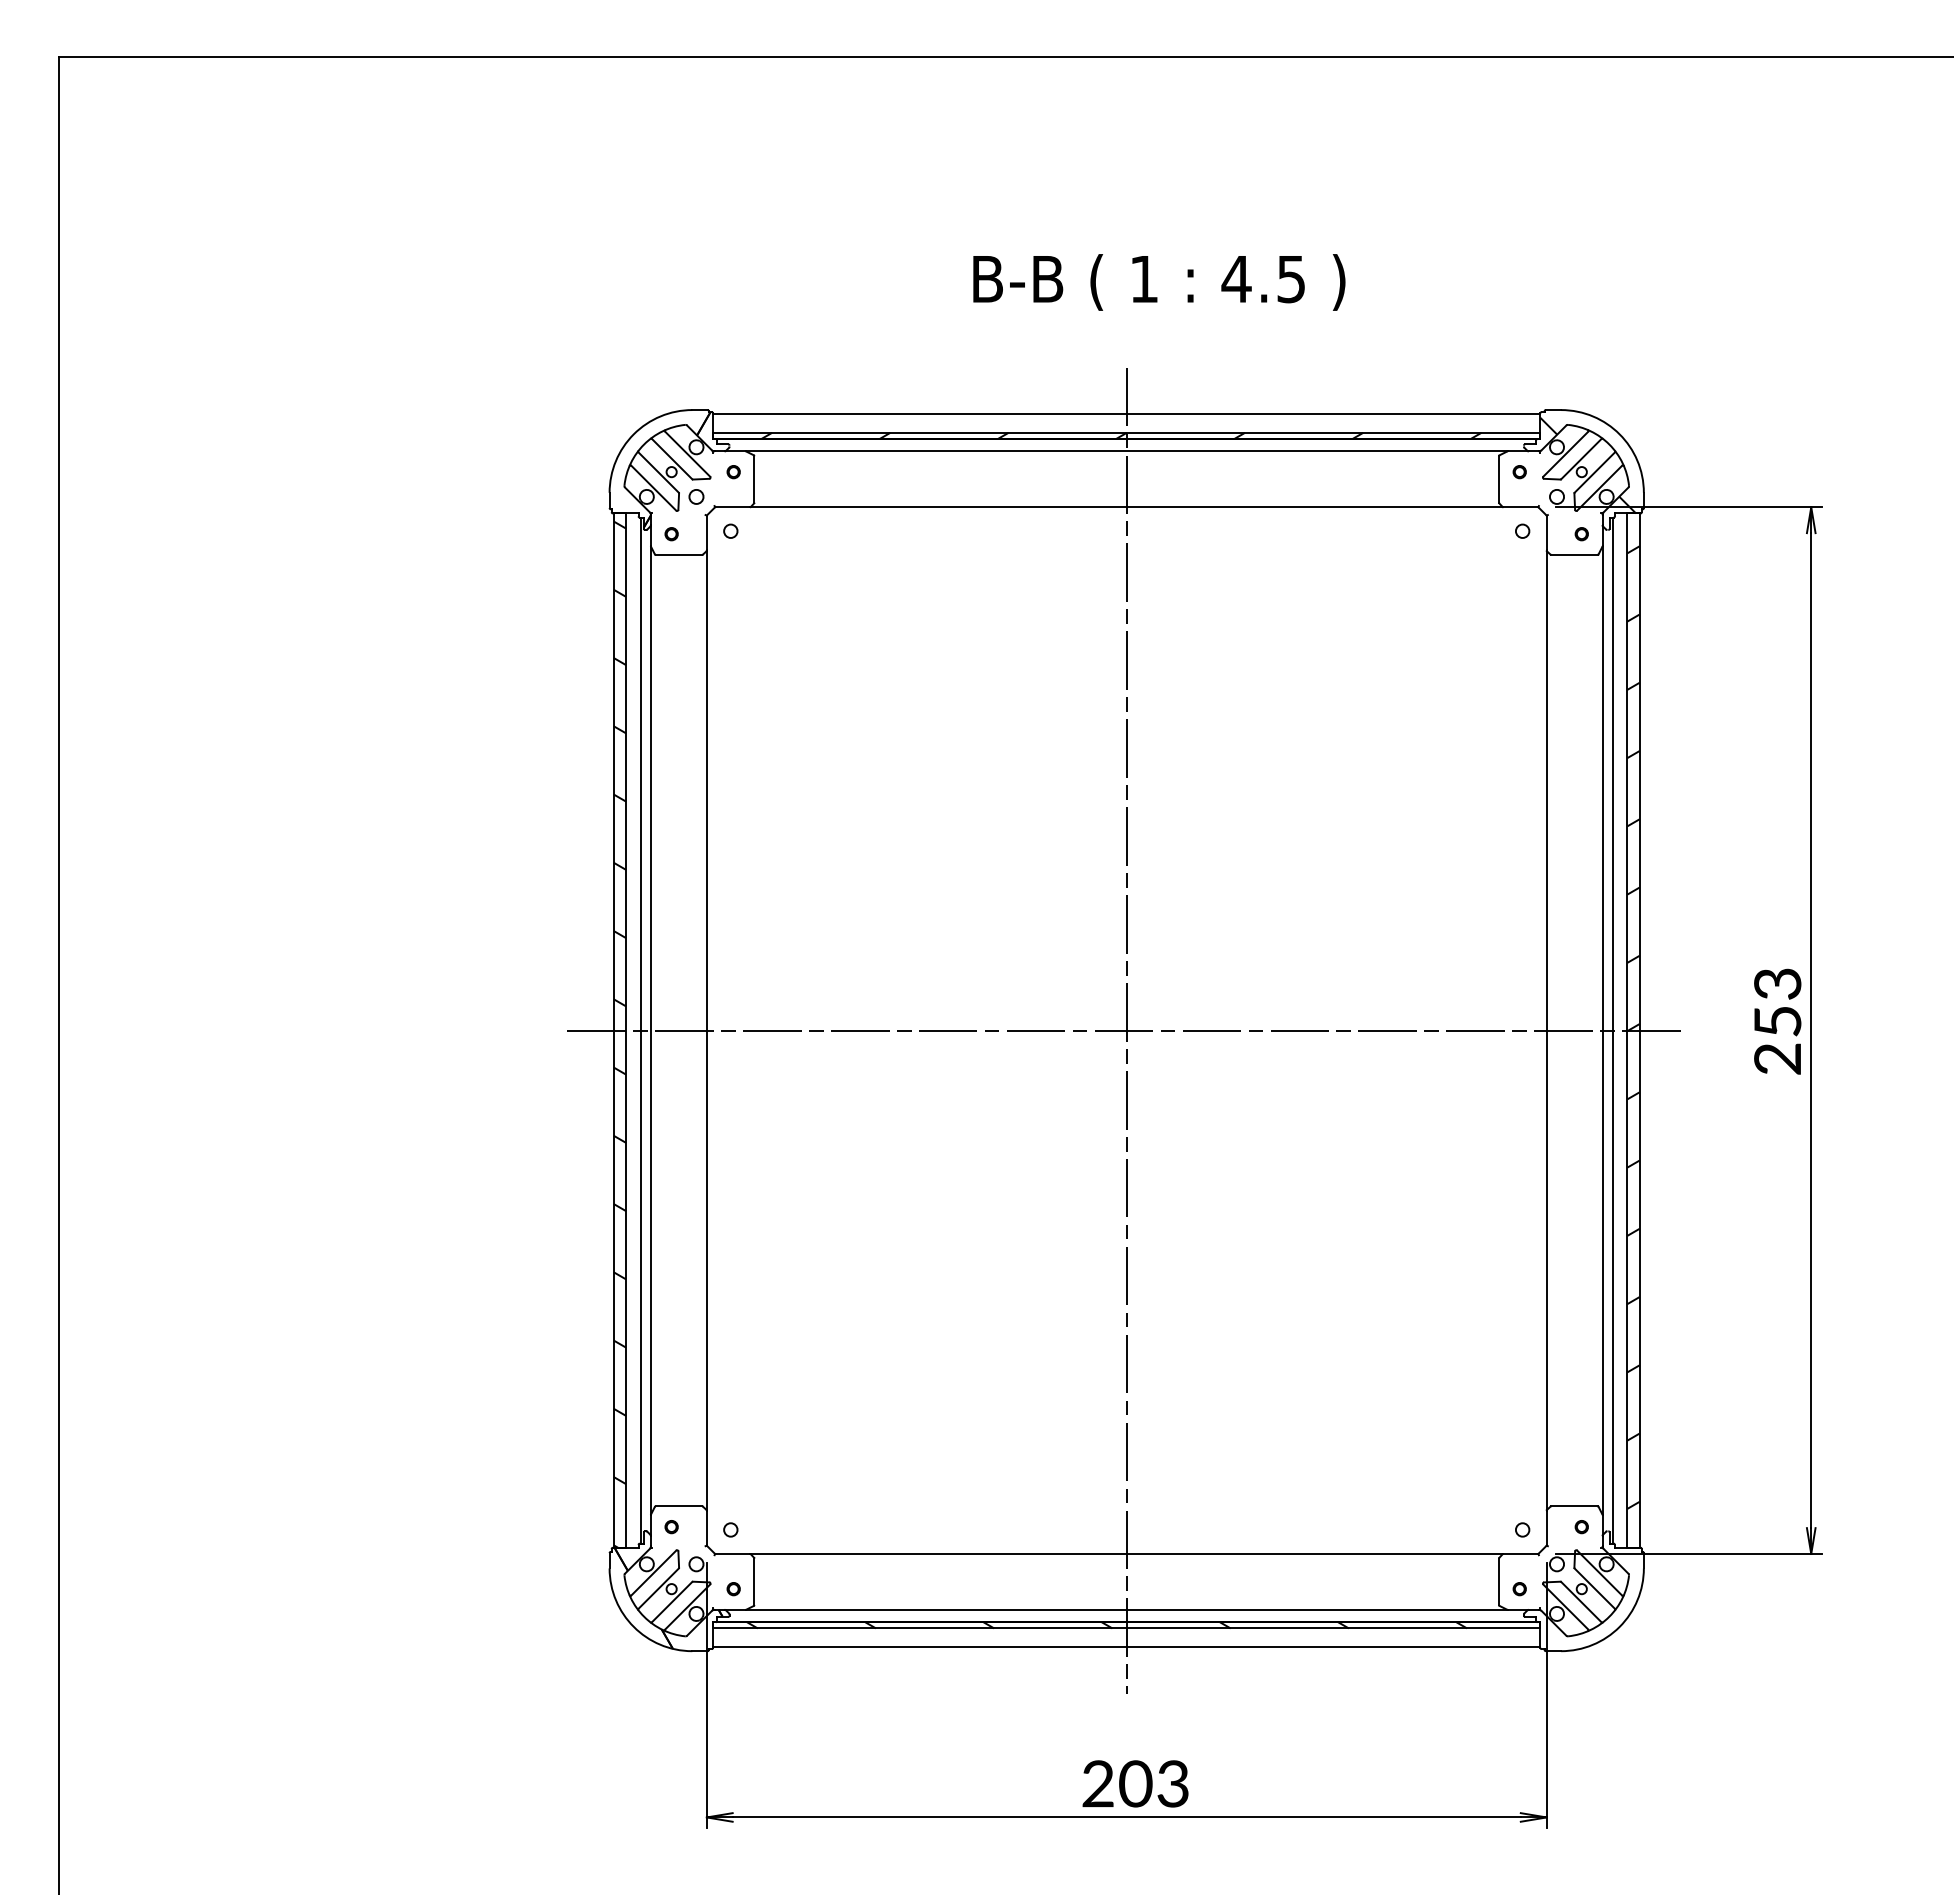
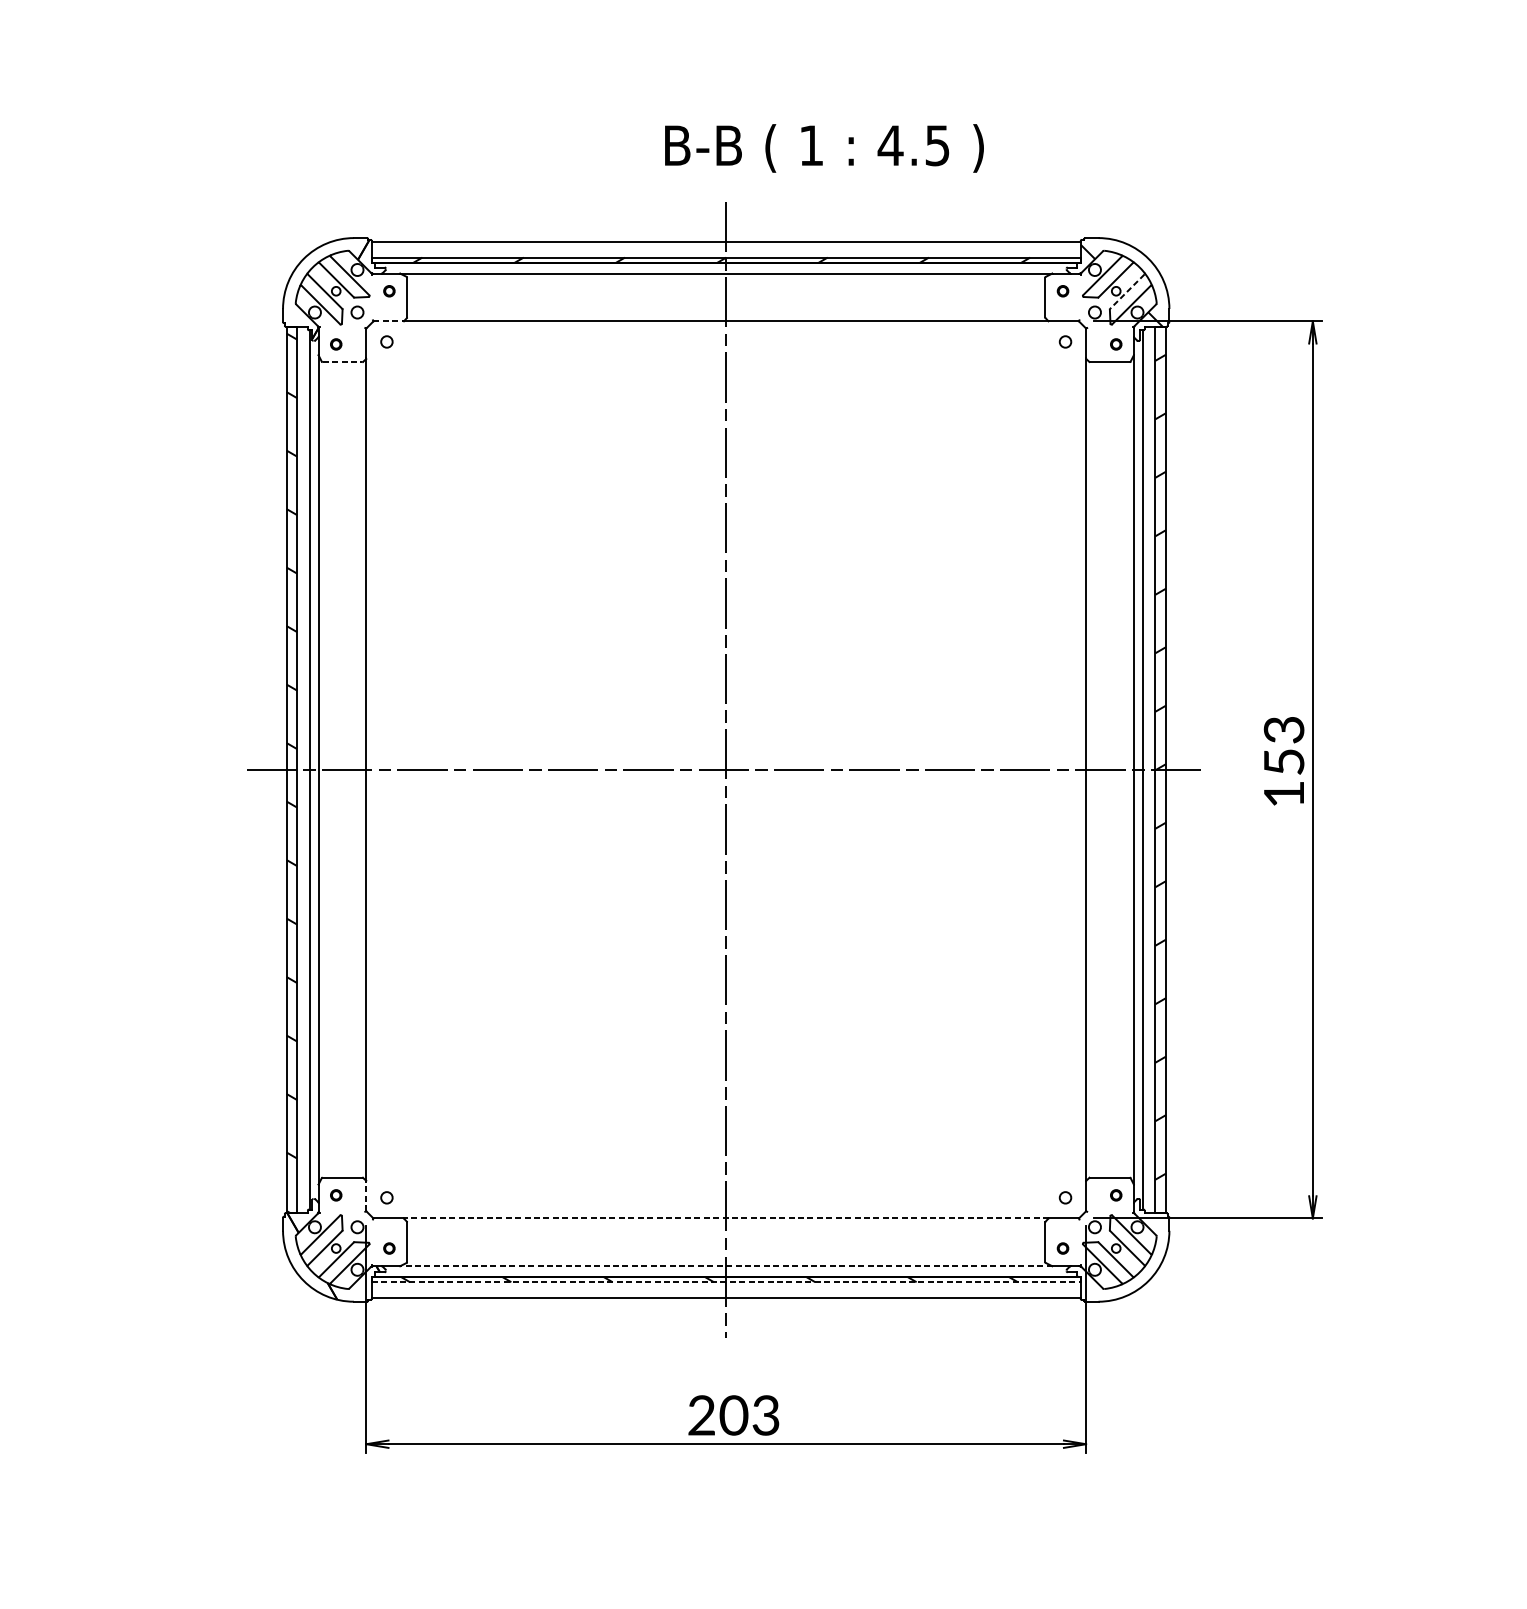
text: (1159, 282) -> (824, 148), moved
line: (1594, 472) -> (1127, 291), solid -> dashed
line: (733, 507) -> (389, 321), solid -> dashed
line: (679, 554) -> (342, 361), solid -> dashed
text: (1777, 1058) -> (1283, 793), 253 -> 153
line: (706, 1527) -> (366, 1195), solid -> dashed
line: (1126, 1553) -> (726, 1218), solid -> dashed
line: (1126, 1609) -> (726, 1266), solid -> dashed
line: (1126, 1628) -> (726, 1282), solid -> dashed

